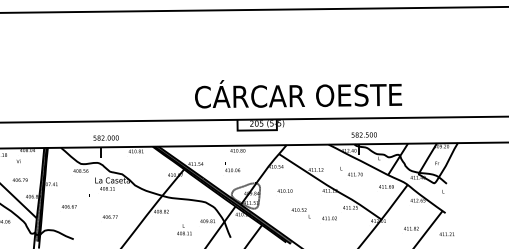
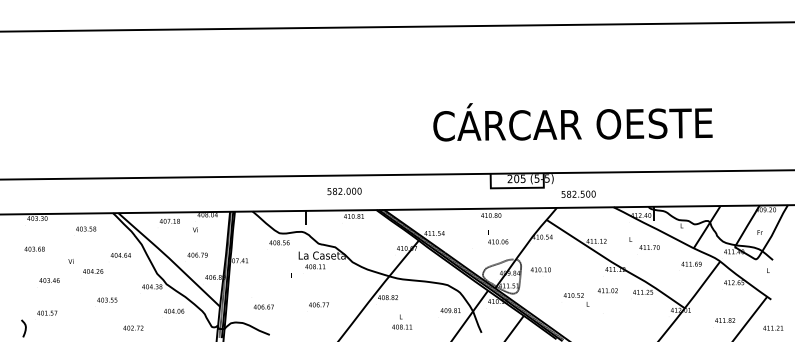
text: (298, 94) -> (572, 122), moved
text: (364, 134) -> (578, 193), moved
text: (106, 138) -> (344, 191), moved
text: (232, 167) -> (498, 237), moved
text: (284, 190) -> (540, 269), moved
text: (69, 206) -> (263, 306), moved
text: (329, 218) -> (607, 290), moved
text: (184, 229) -> (402, 321), moved

